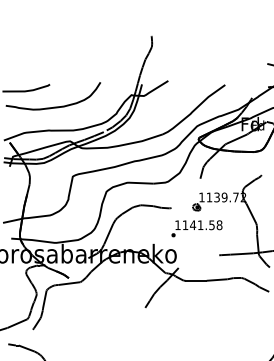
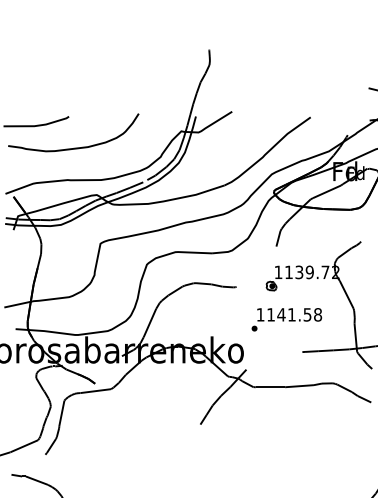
text: (196, 228) -> (286, 319), moved

